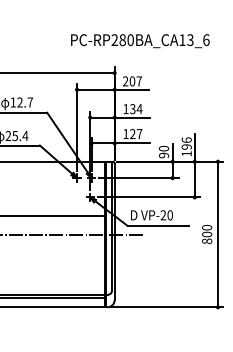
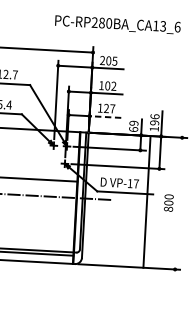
text: (138, 81) -> (114, 61), 207 -> 205
text: (136, 109) -> (111, 86), 134 -> 102
line: (132, 143) -> (105, 117), solid -> dashed
text: (163, 152) -> (133, 126), 90 -> 69
text: (166, 215) -> (133, 183), VP-20 -> VP-17
line: (217, 234) -> (146, 201), moved

